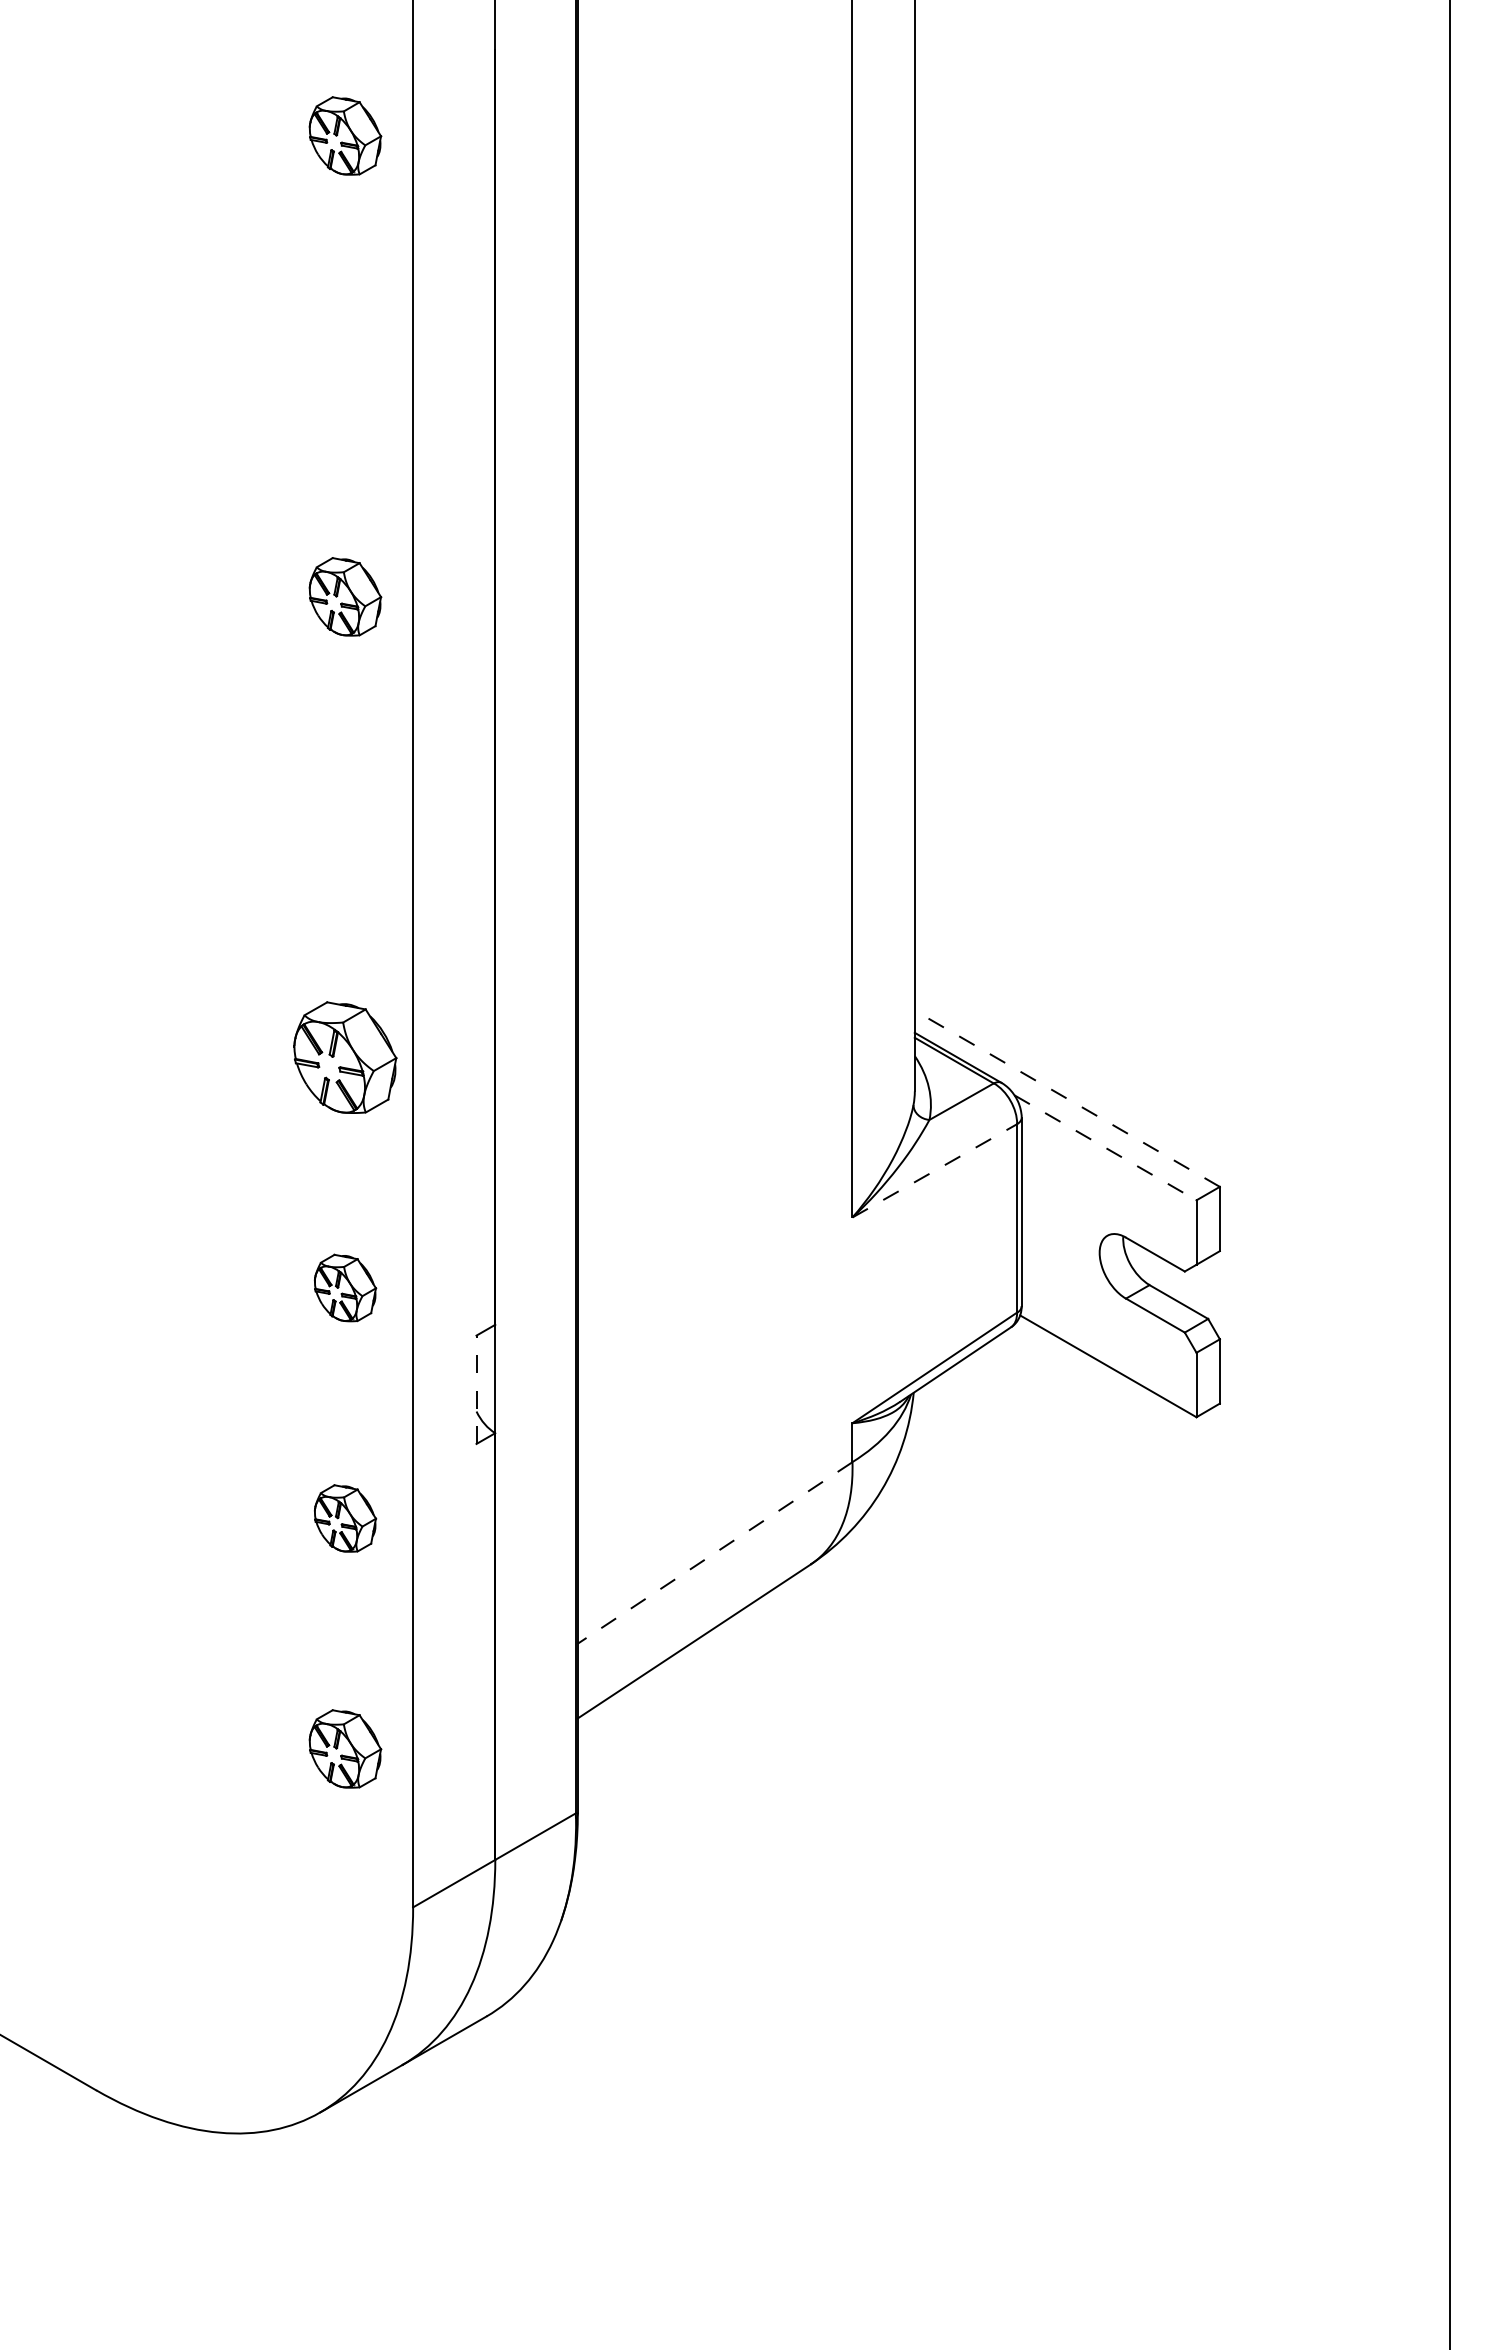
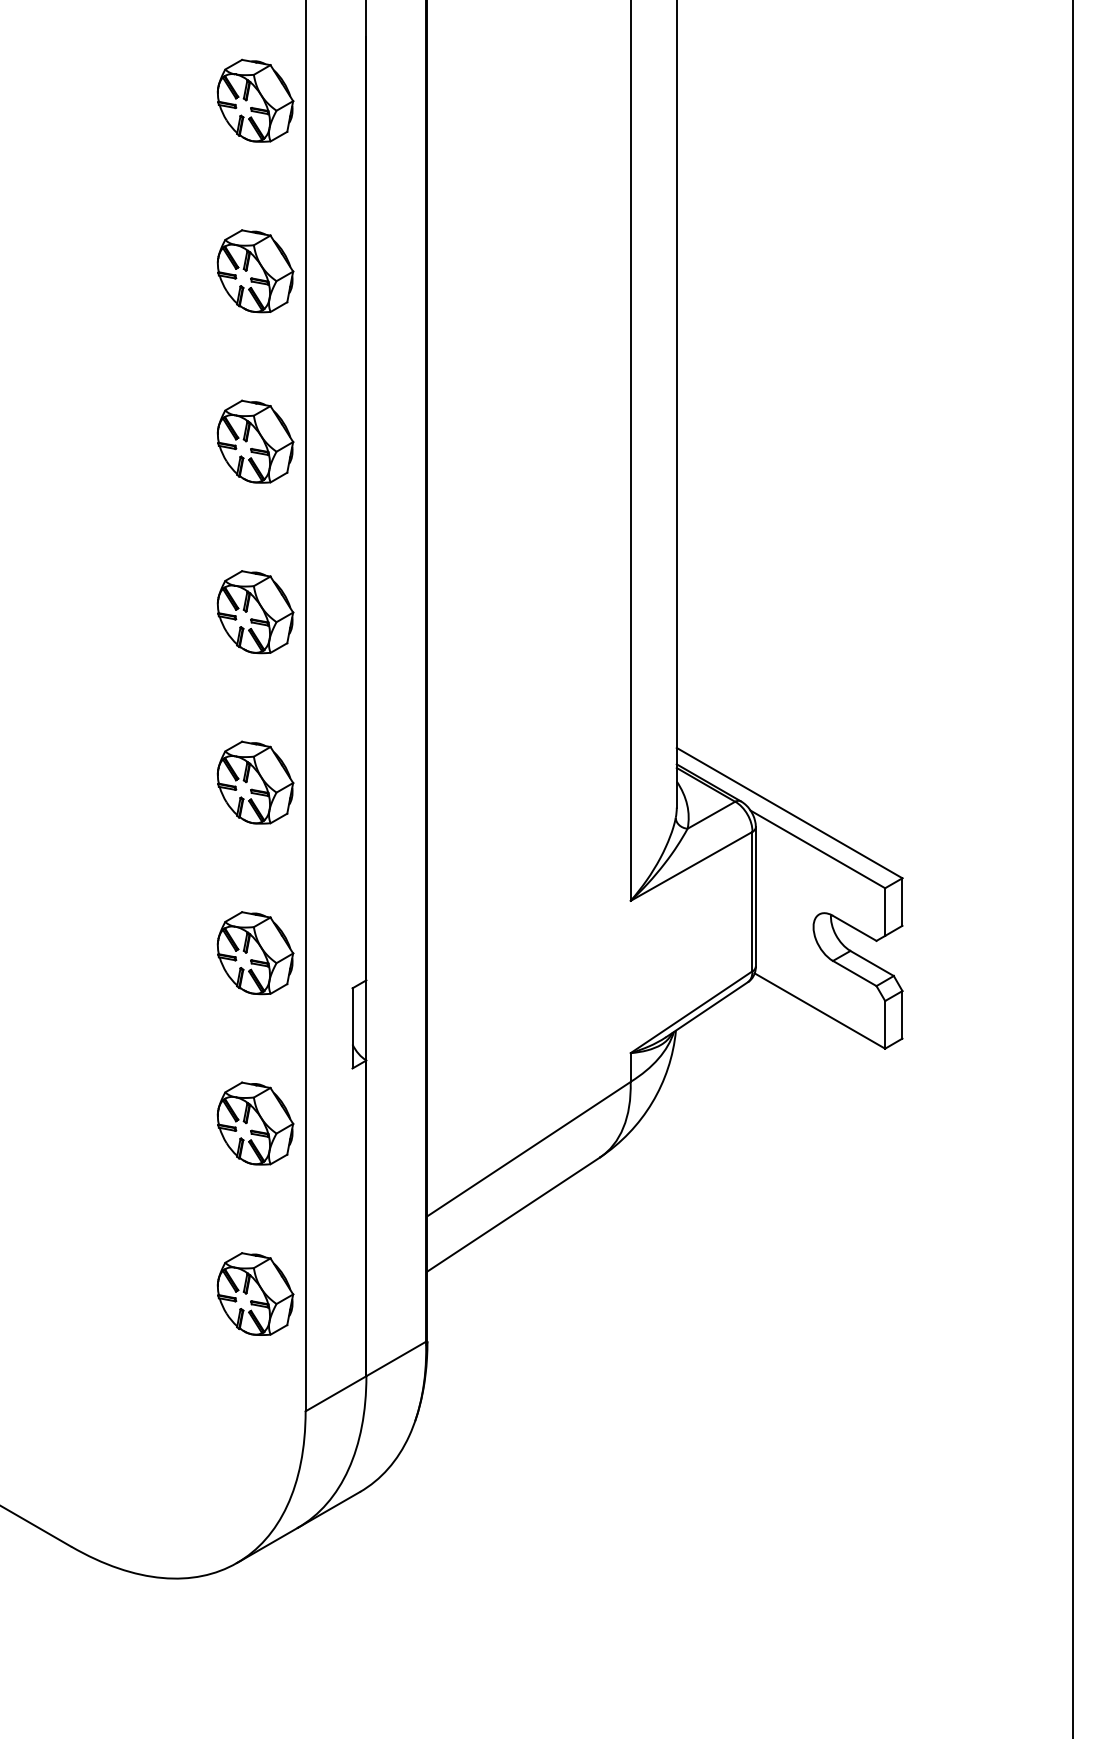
part: (345, 135) -> (255, 100), size x1.43
part: (345, 366) -> (255, 271), added
part: (345, 596) -> (255, 441), size x1.43
part: (345, 826) -> (255, 611), added
line: (1066, 1098) -> (788, 812), dashed -> solid
line: (1105, 1148) -> (817, 849), dashed -> solid
line: (934, 1170) -> (691, 866), dashed -> solid
part: (345, 1287) -> (255, 952), size x1.67
line: (476, 1389) -> (352, 1028), dashed -> solid
part: (345, 1518) -> (255, 1123), size x1.67
line: (715, 1552) -> (529, 1148), dashed -> solid
part: (345, 1748) -> (255, 1293), size x1.43

